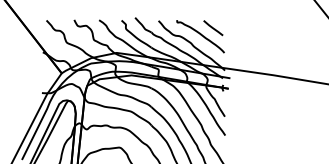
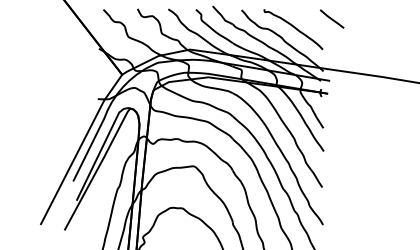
line: (212, 27) -> (331, 18), moved

